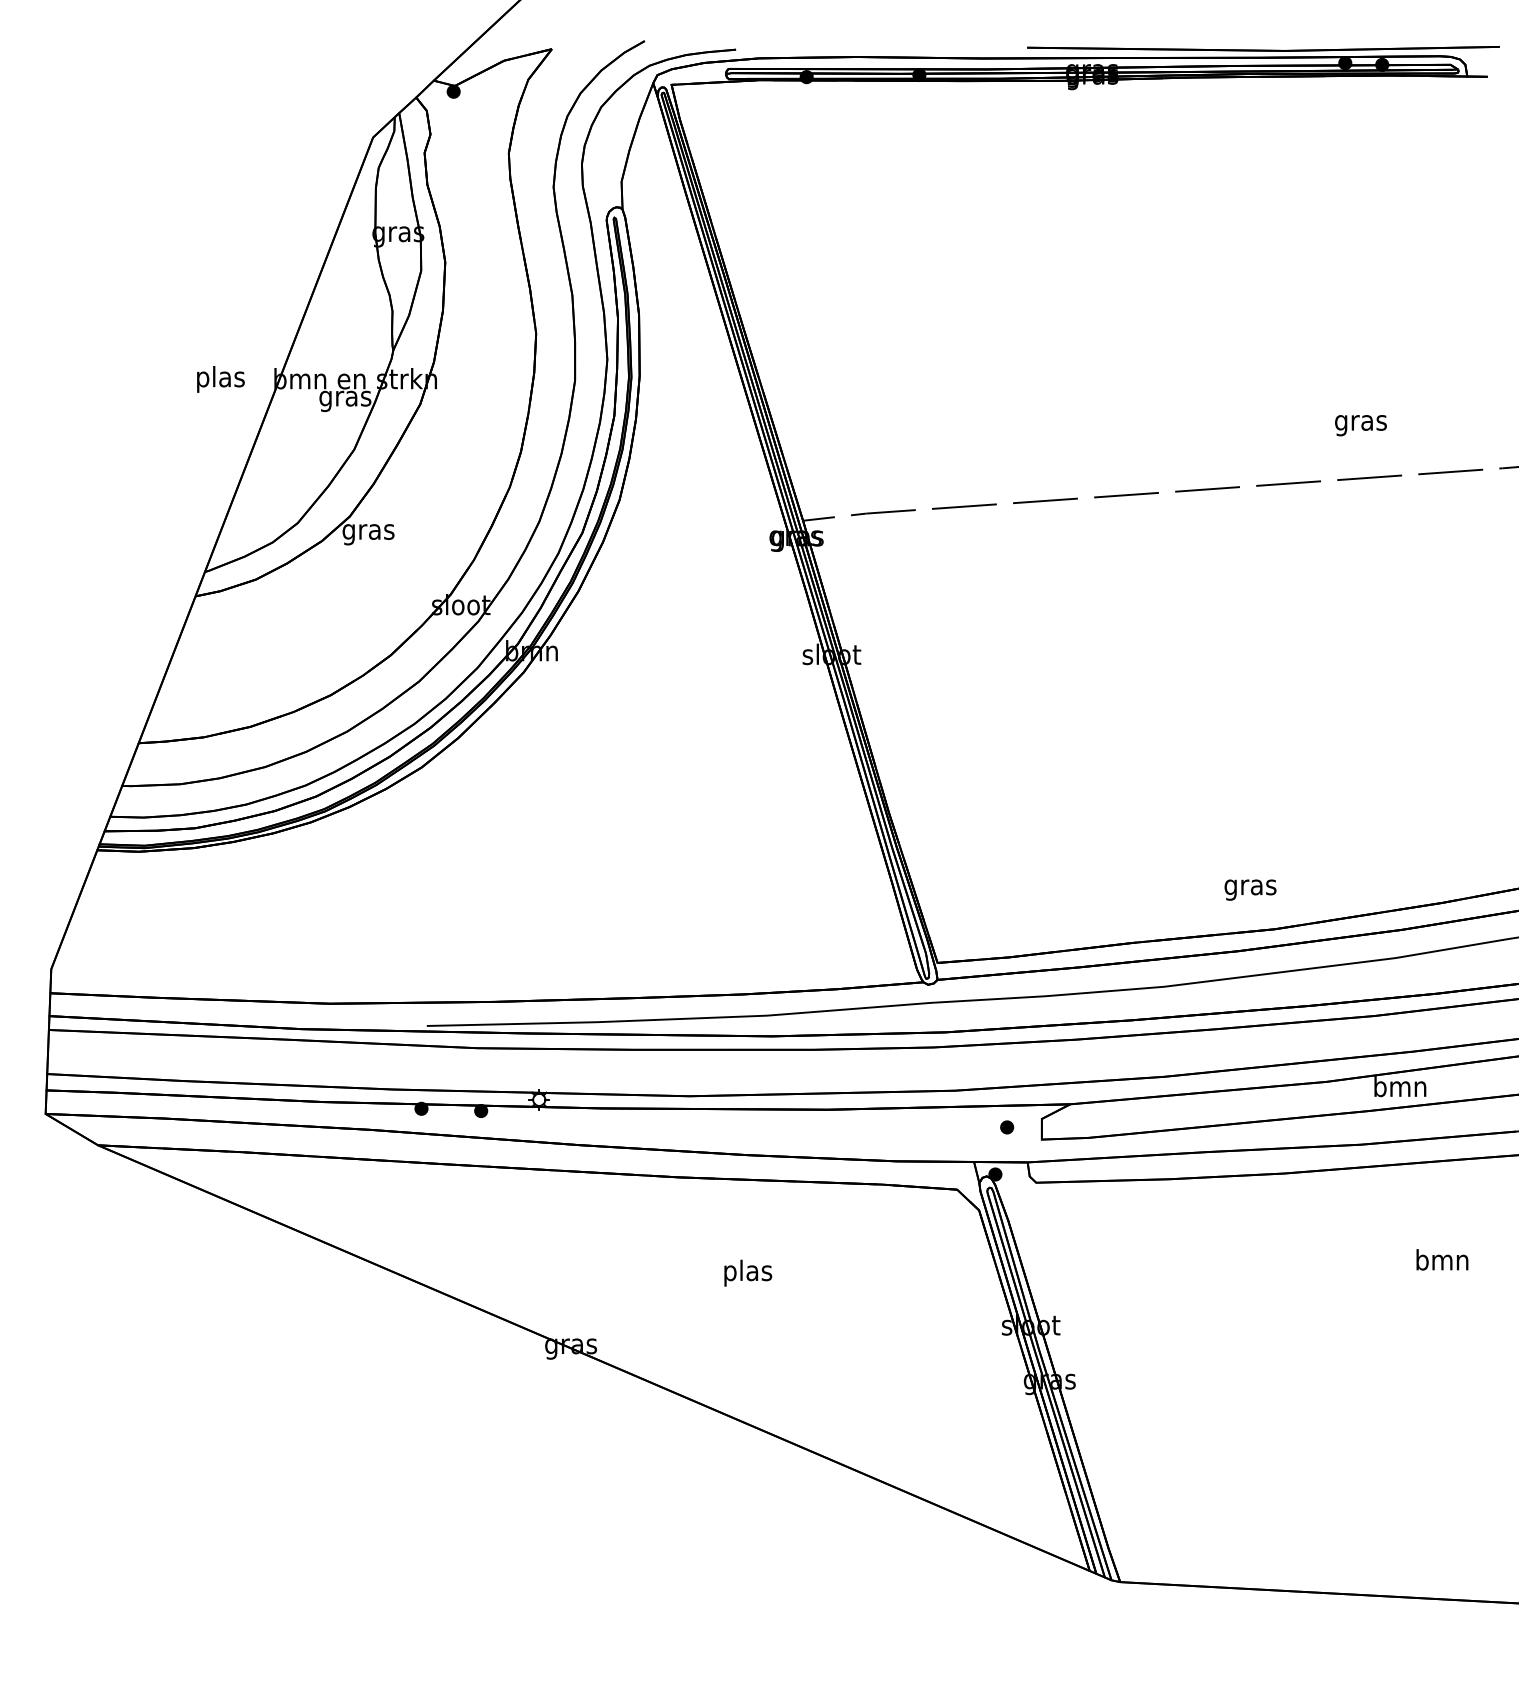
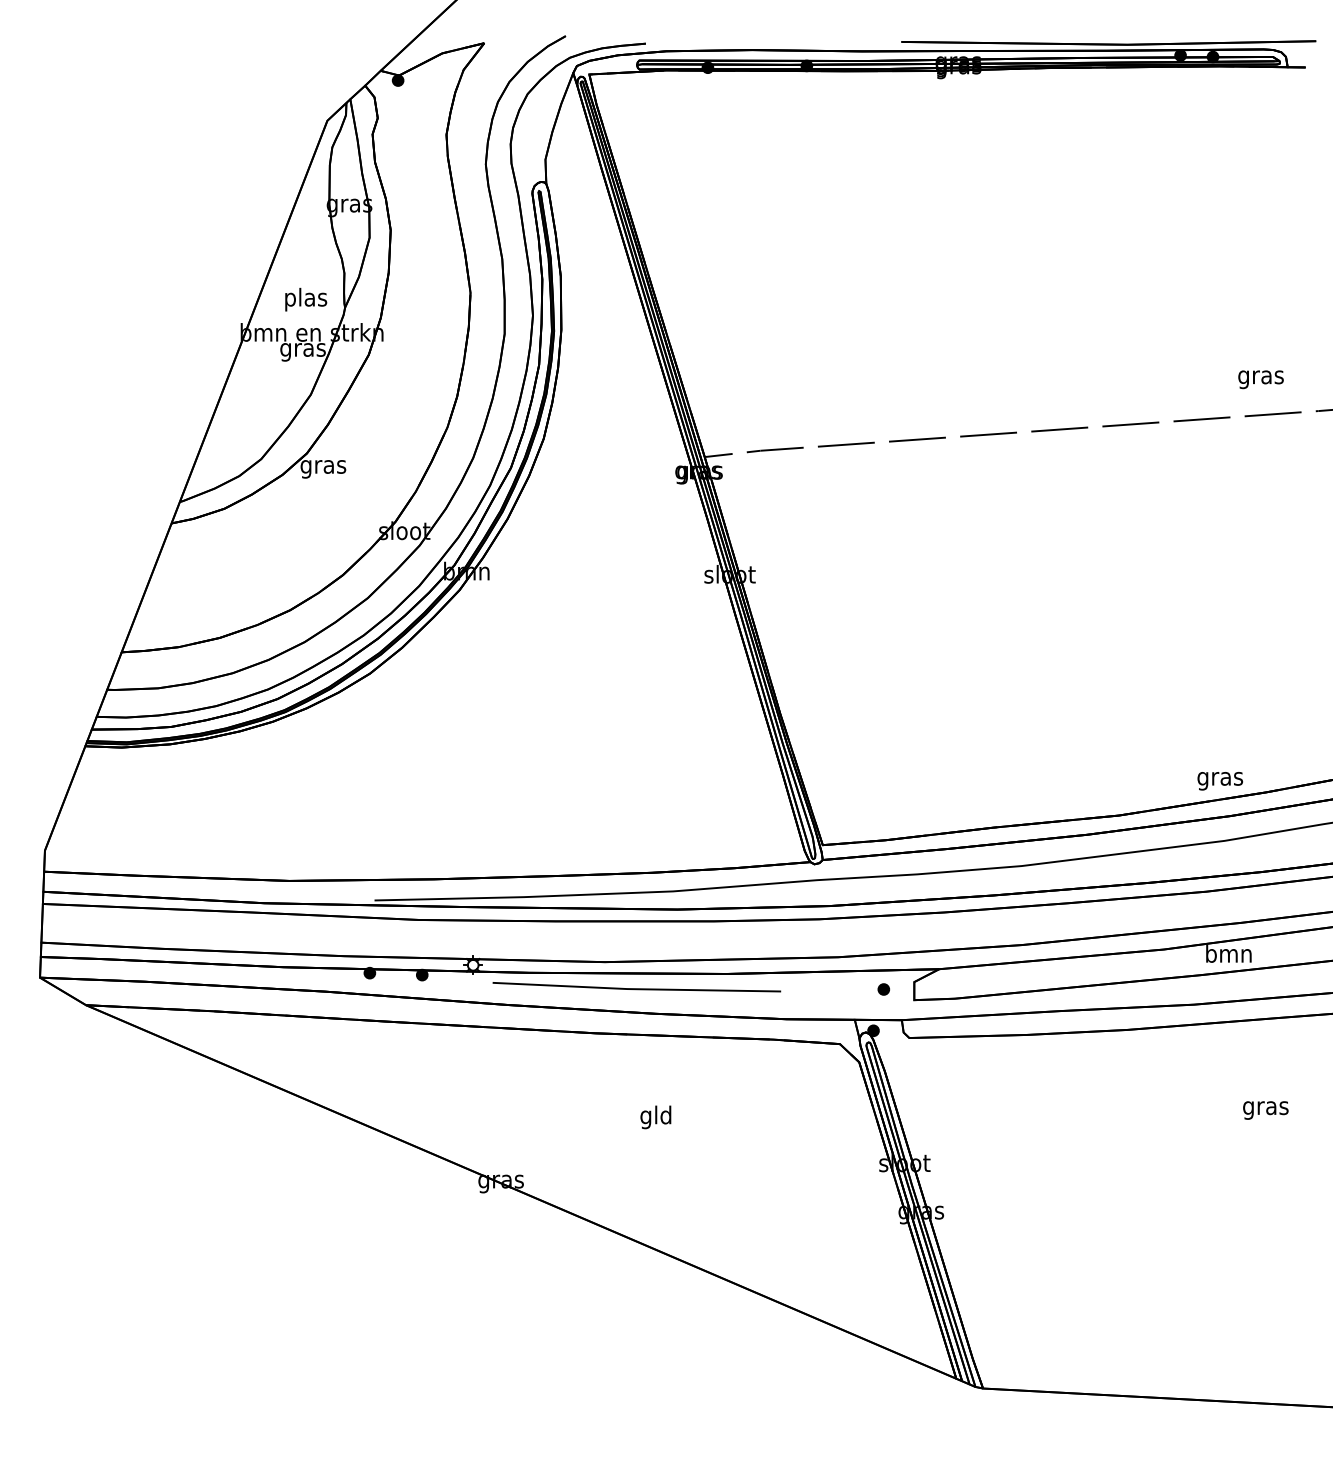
text: (220, 379) -> (305, 299), moved
text: (1360, 425) -> (1260, 379), moved
text: (1250, 889) -> (1220, 780), moved
line: (725, 1126) -> (636, 988), added
text: (1442, 1262) -> (1265, 1108), bmn -> gras
text: (748, 1272) -> (656, 1116), plas -> gld

